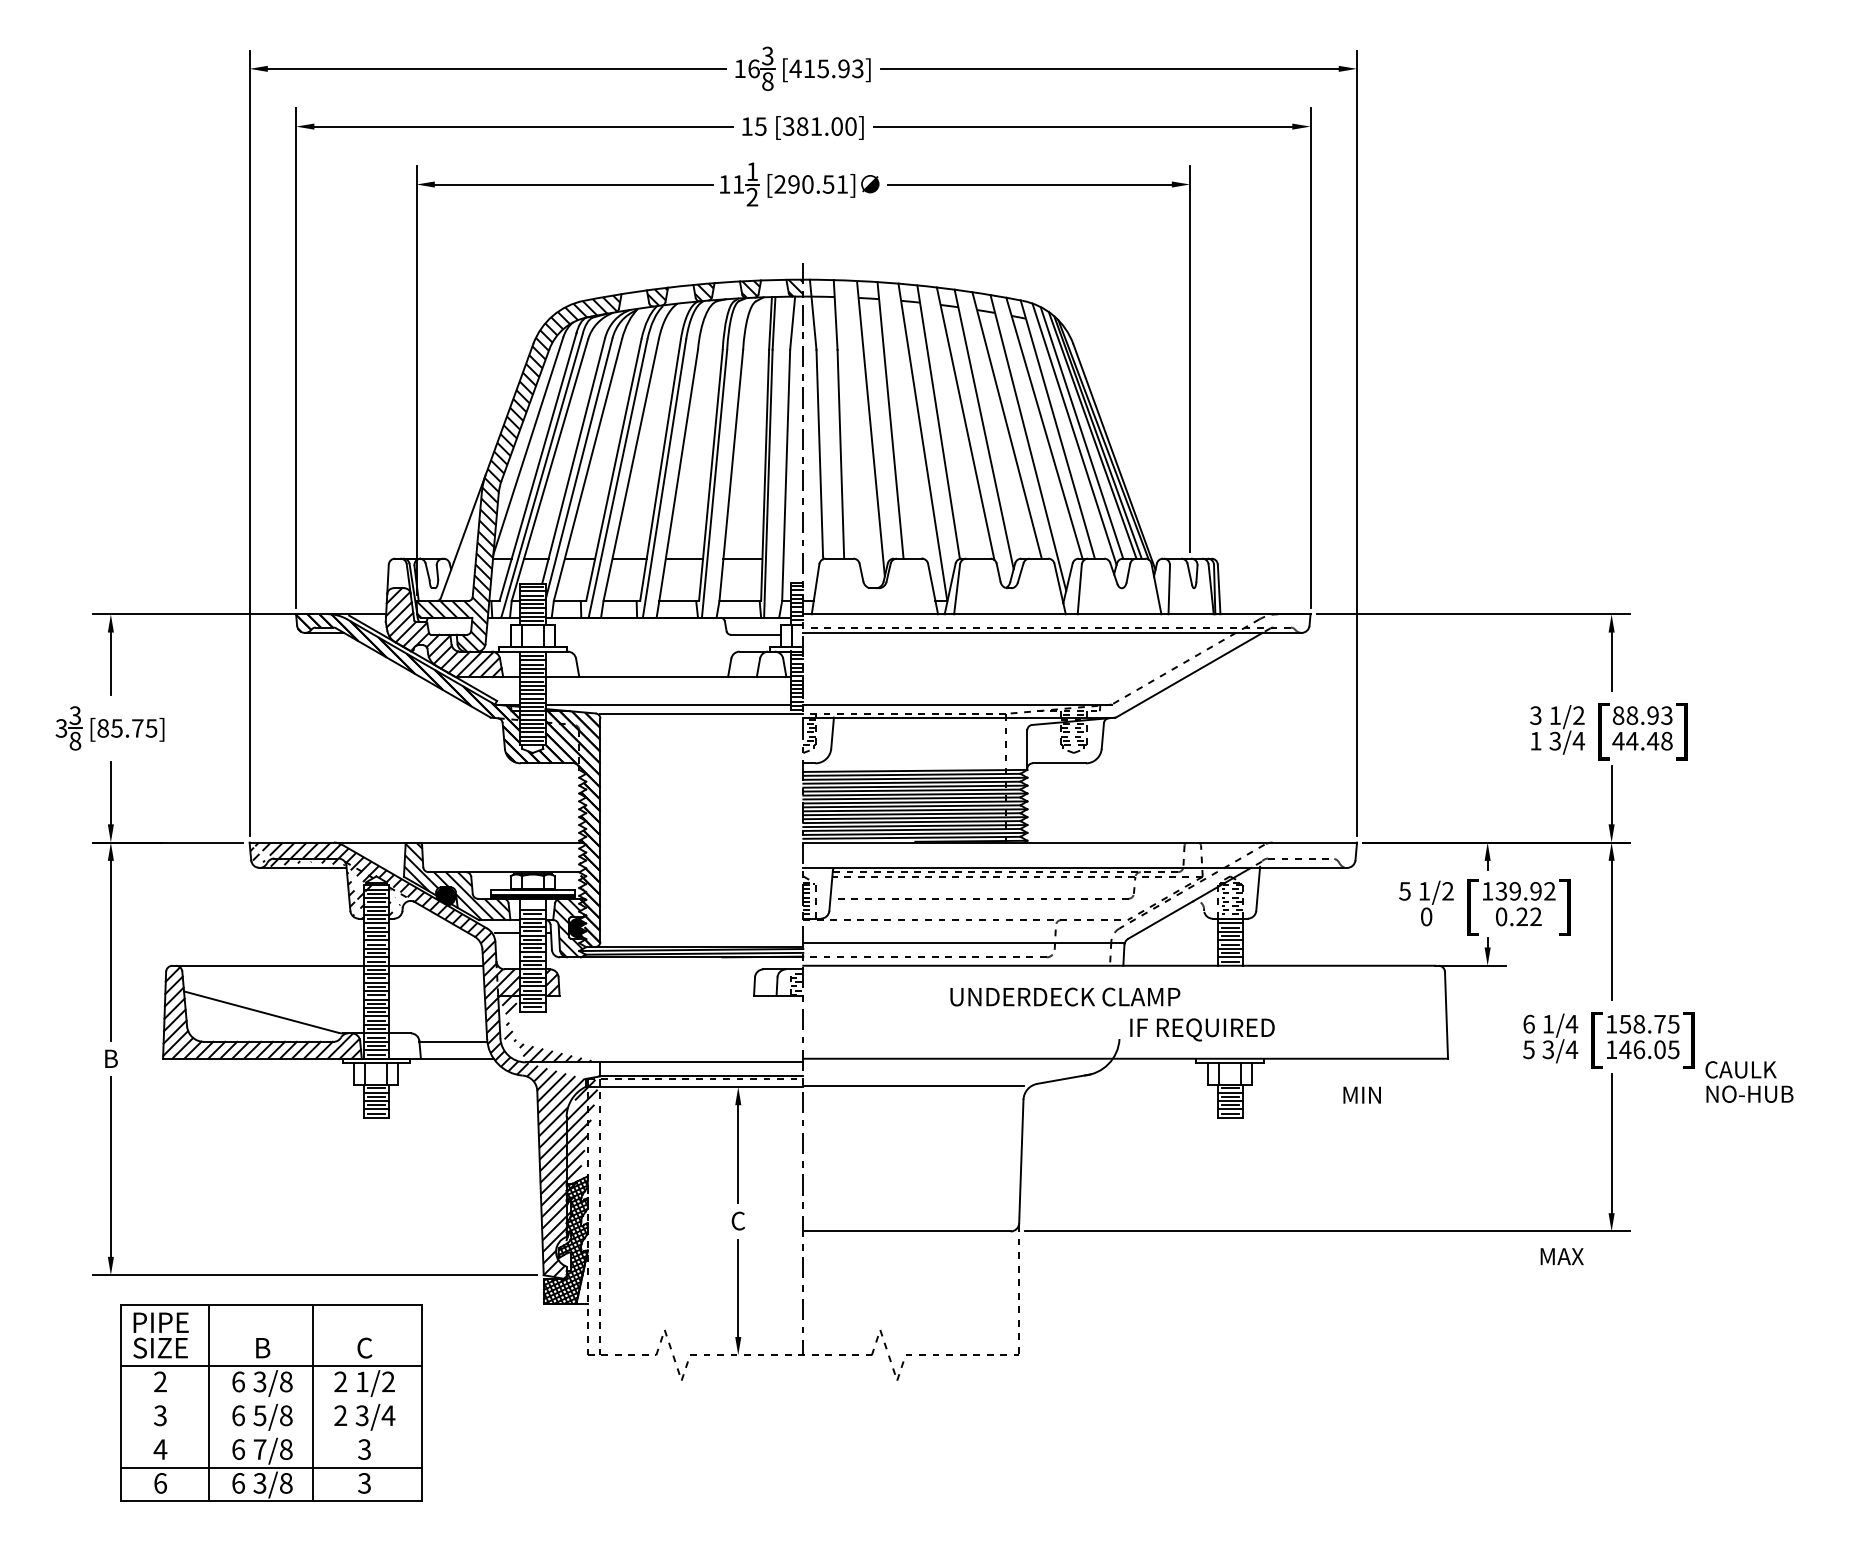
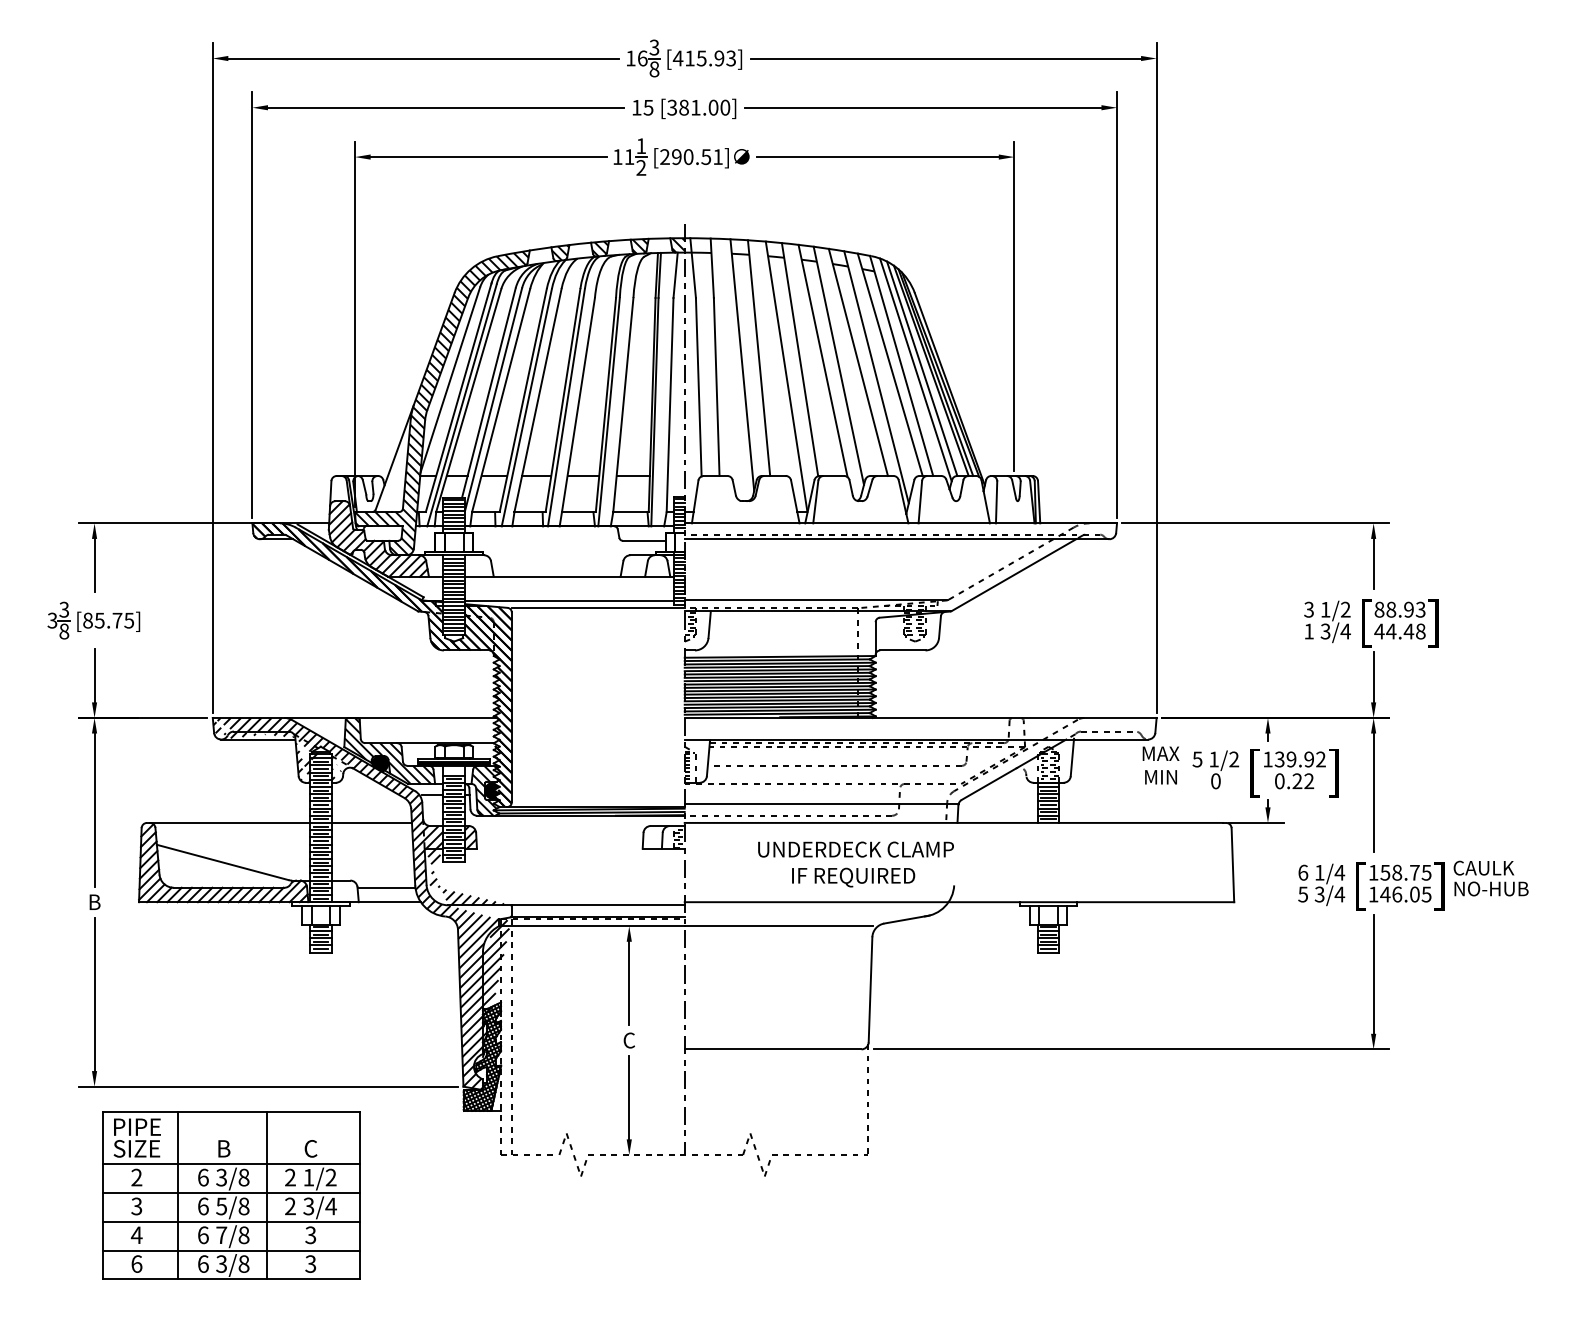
text: (1065, 996) -> (856, 849), moved
text: (1202, 1029) -> (853, 877), moved
text: (1749, 1081) -> (1491, 878), moved
text: (1361, 1094) -> (1160, 776), moved
text: (1561, 1256) -> (1160, 753), moved
line: (271, 1399) -> (231, 1192), added
line: (271, 1433) -> (231, 1221), added

